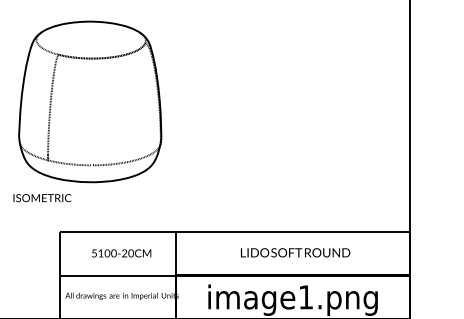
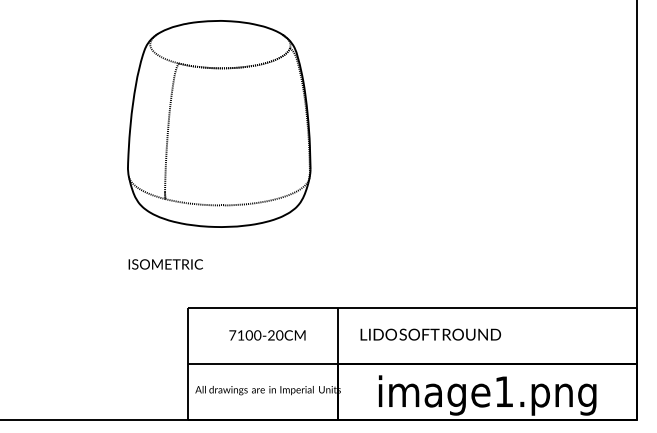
part: (90, 101) -> (219, 123), moved
text: (295, 252) -> (430, 334), moved
text: (94, 253) -> (232, 335), 5100-20CM -> 7100-20CM

